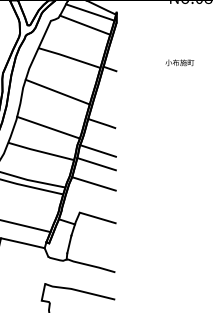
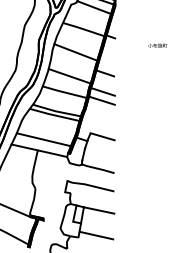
text: (179, 62) -> (157, 45), moved
line: (92, 183) -> (99, 113), removed

